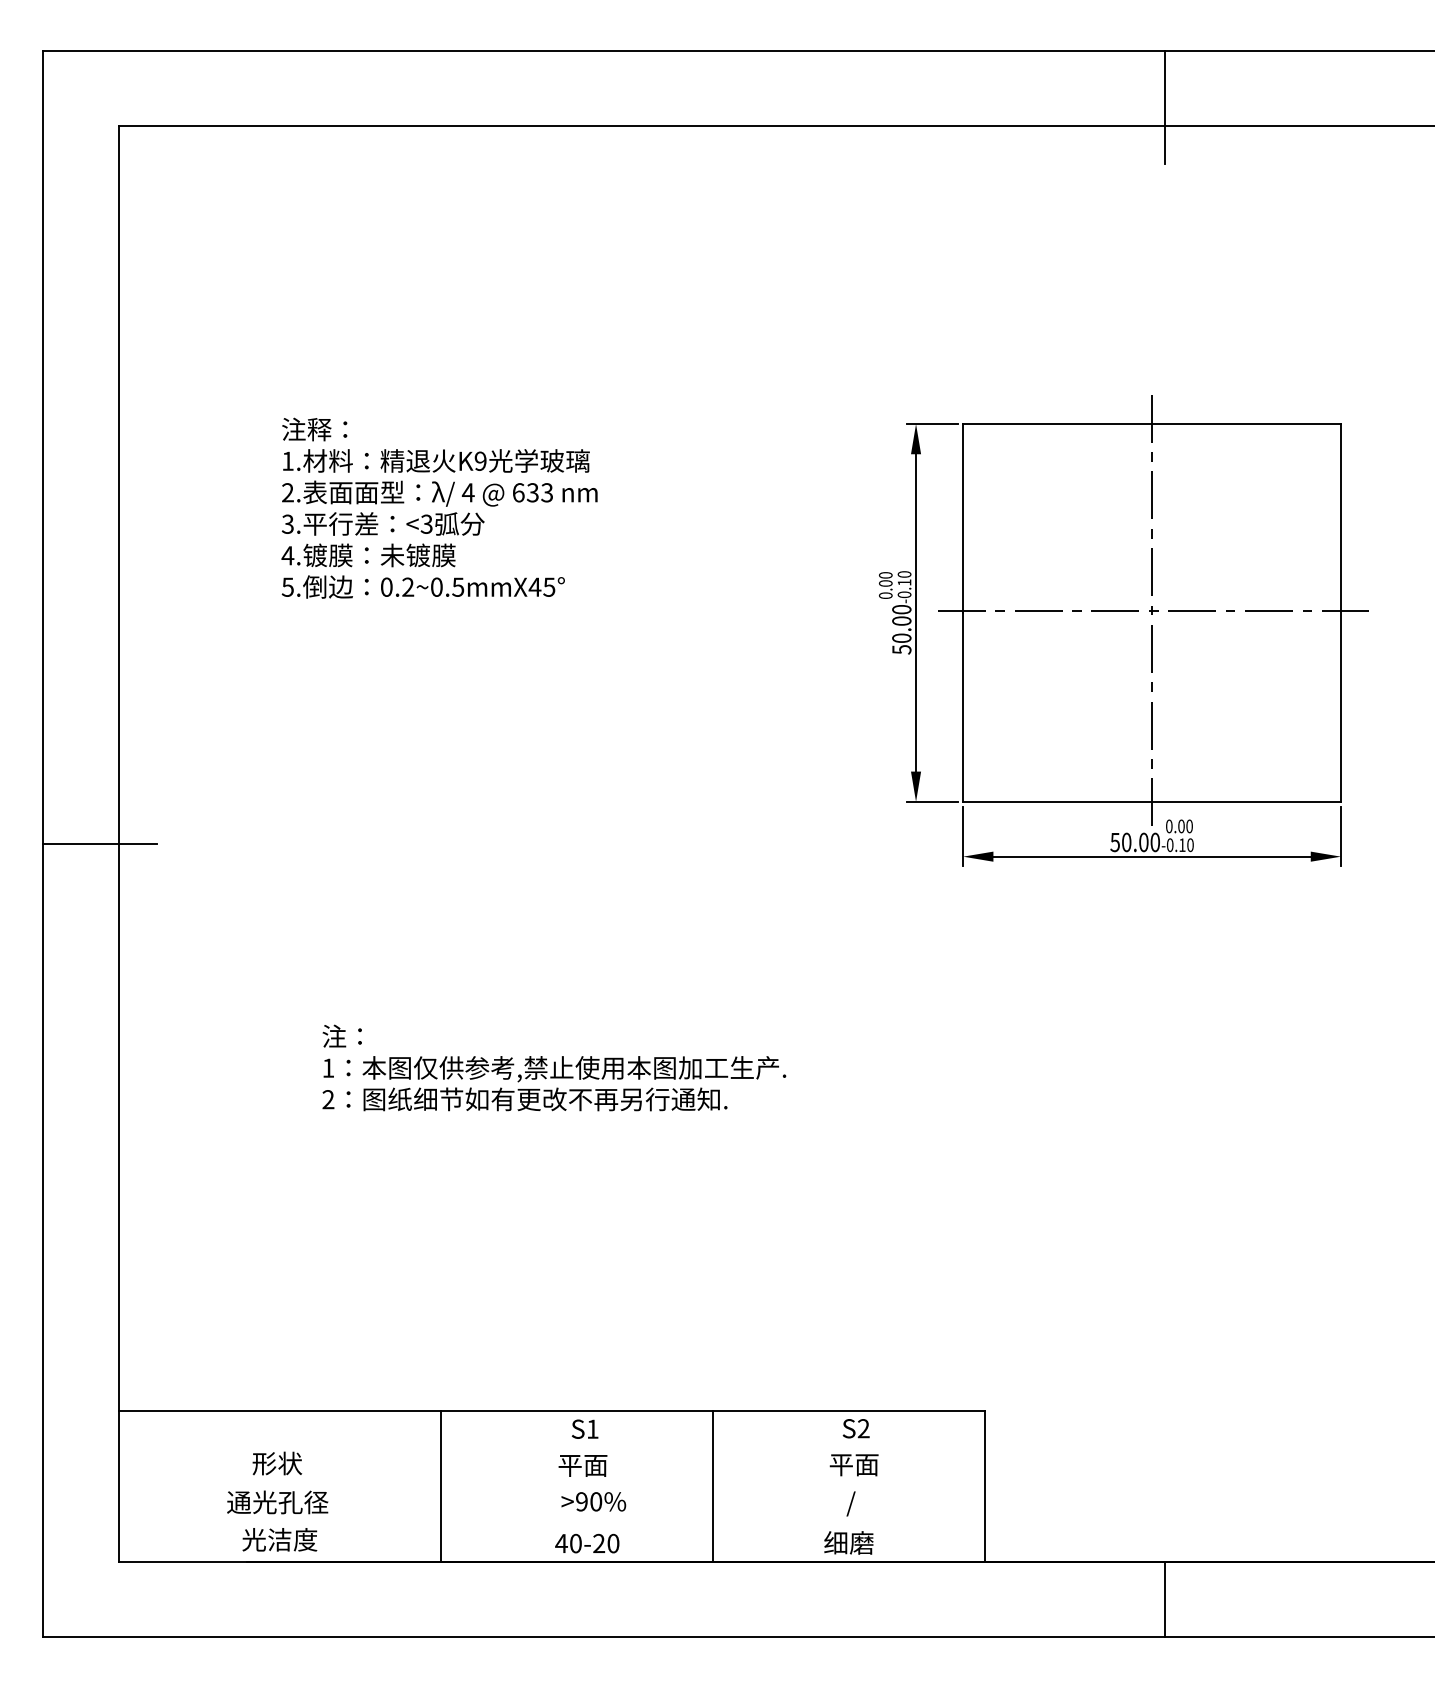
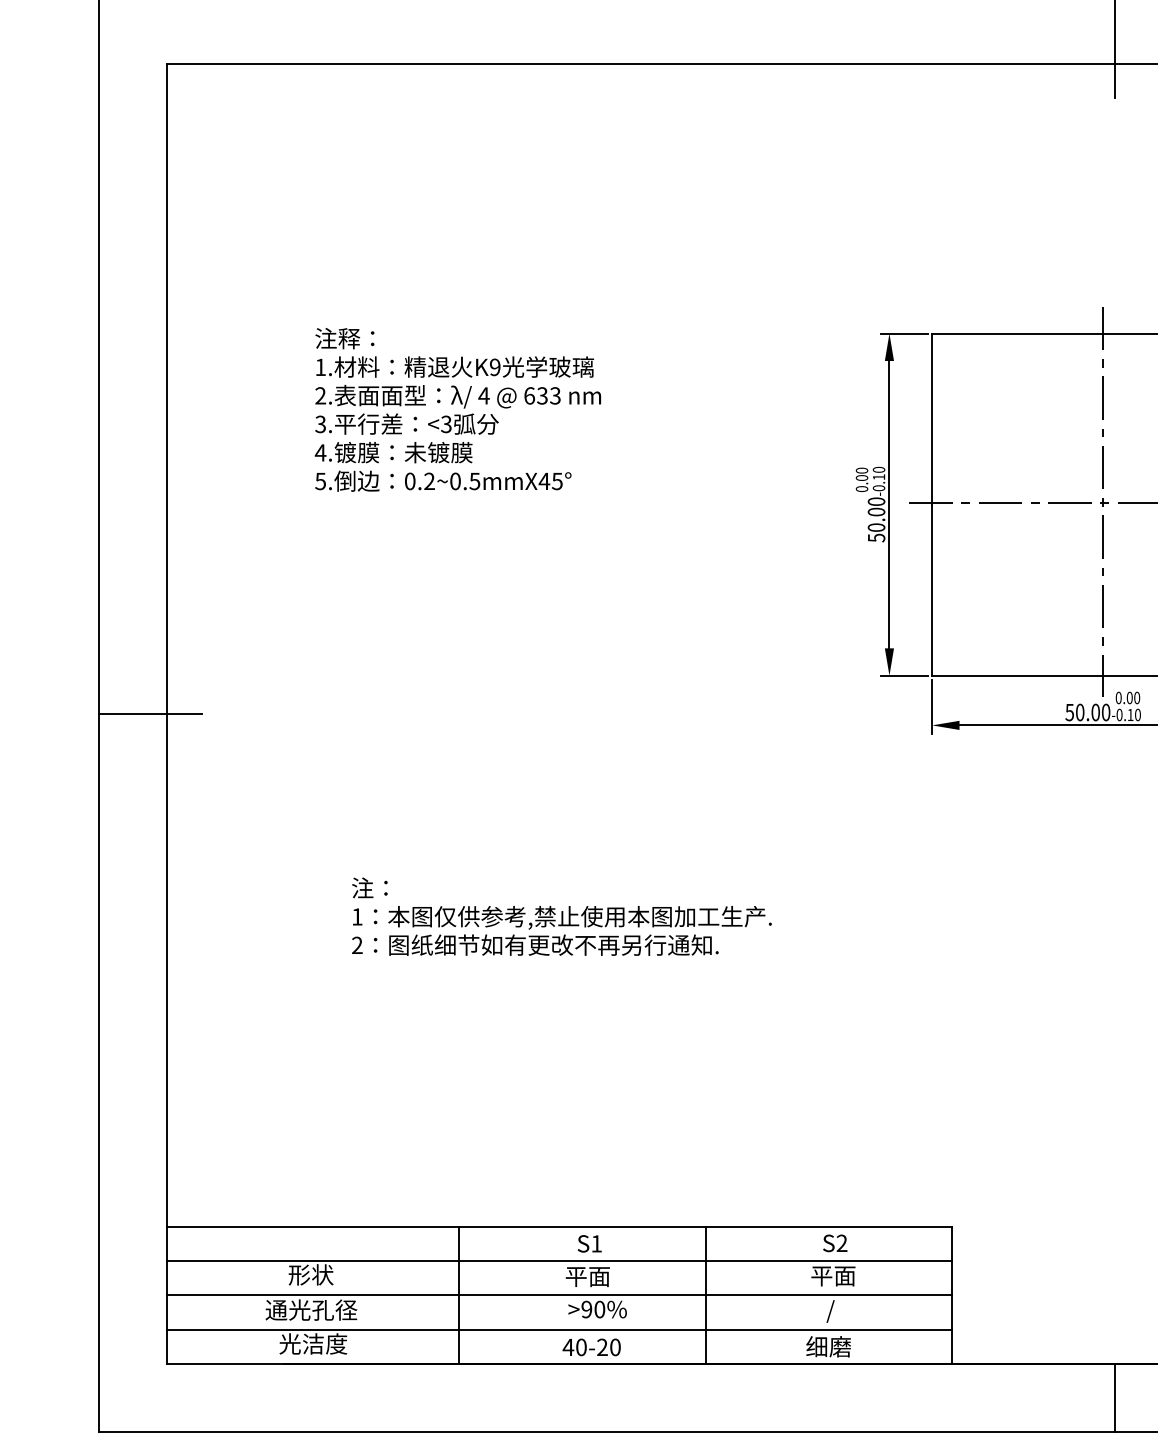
line: (551, 1448) -> (559, 1261), added
line: (551, 1486) -> (559, 1295), added
line: (551, 1524) -> (559, 1330), added

